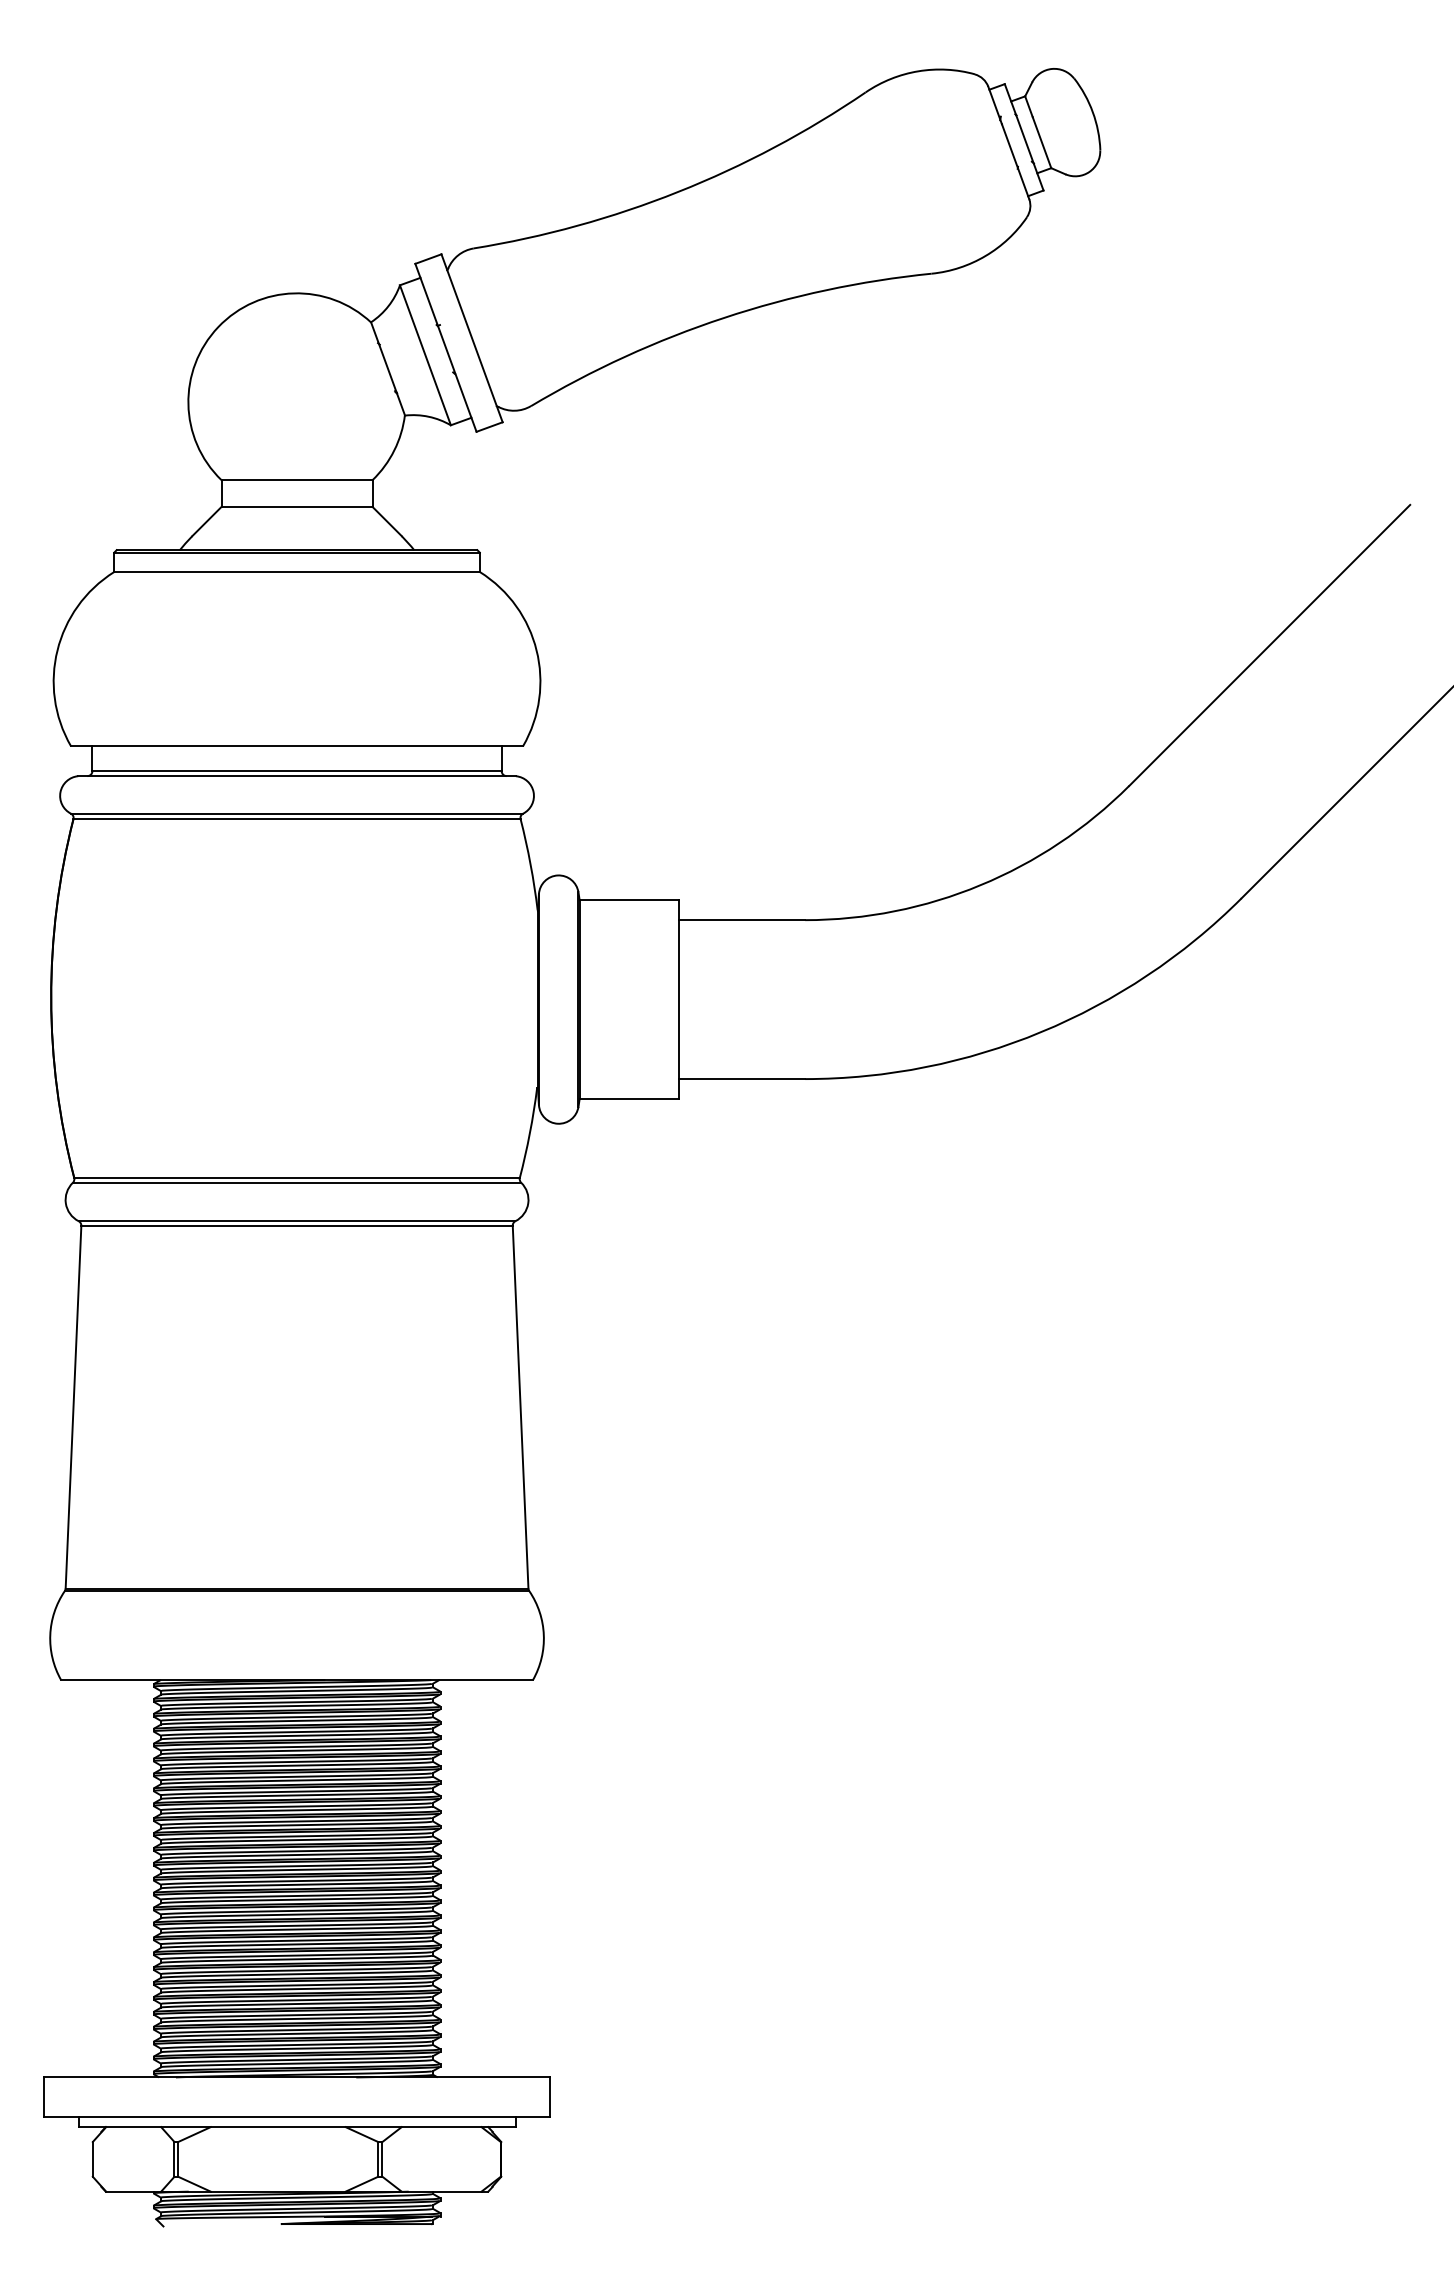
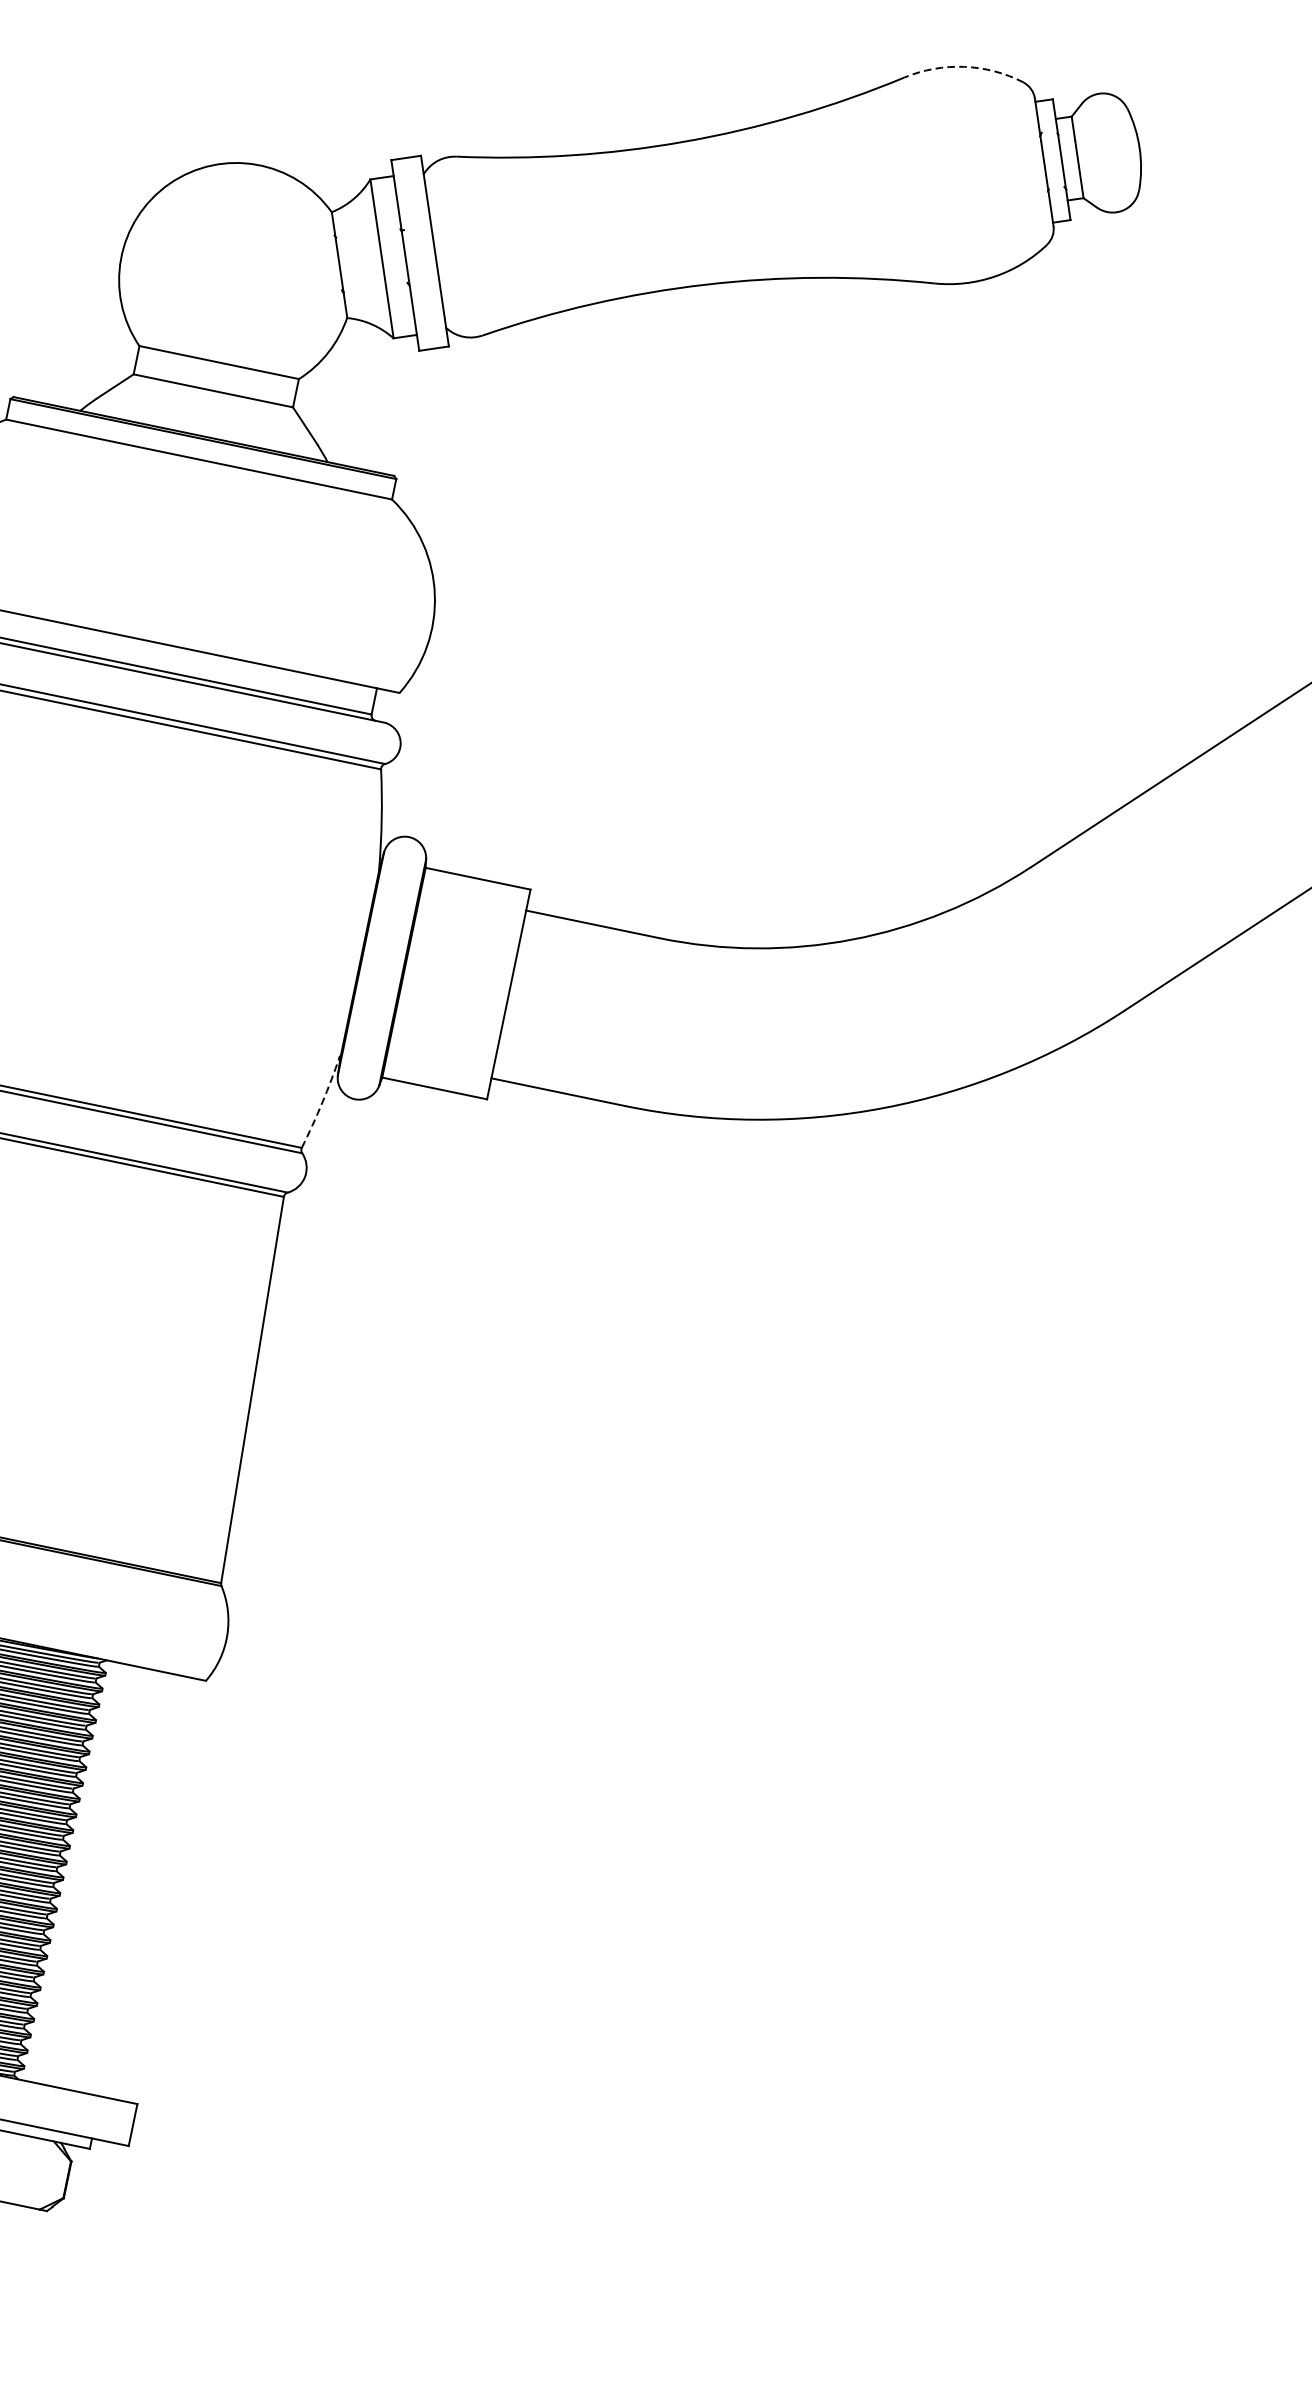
arc: (918, 71) -> (964, 67), solid -> dashed
arc: (529, 1133) -> (321, 1103), solid -> dashed

